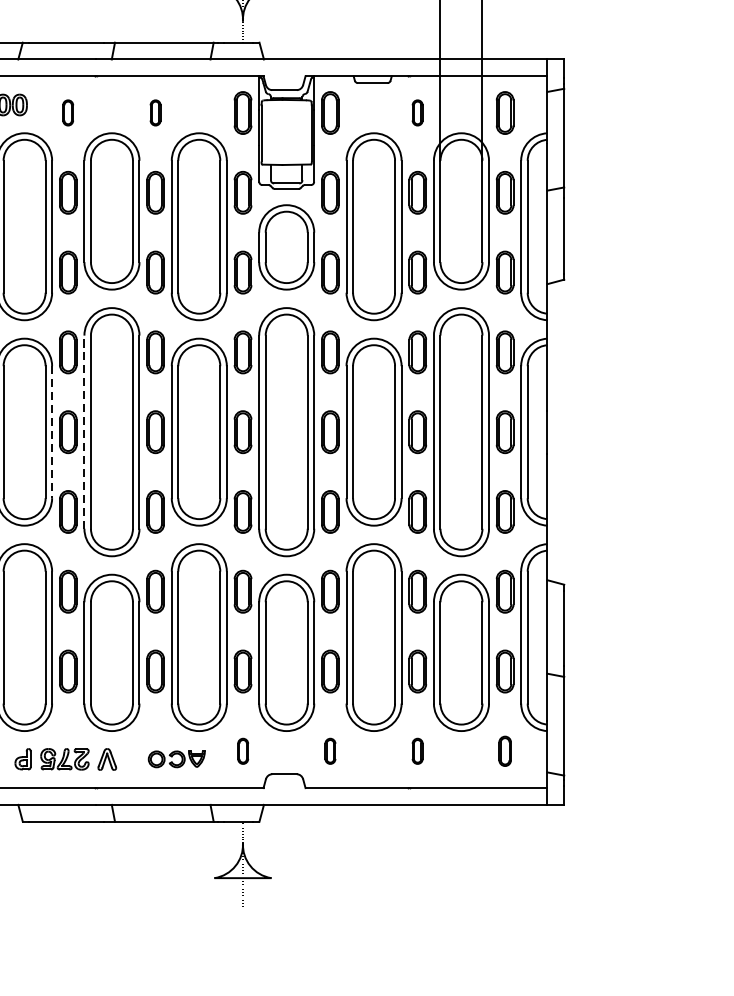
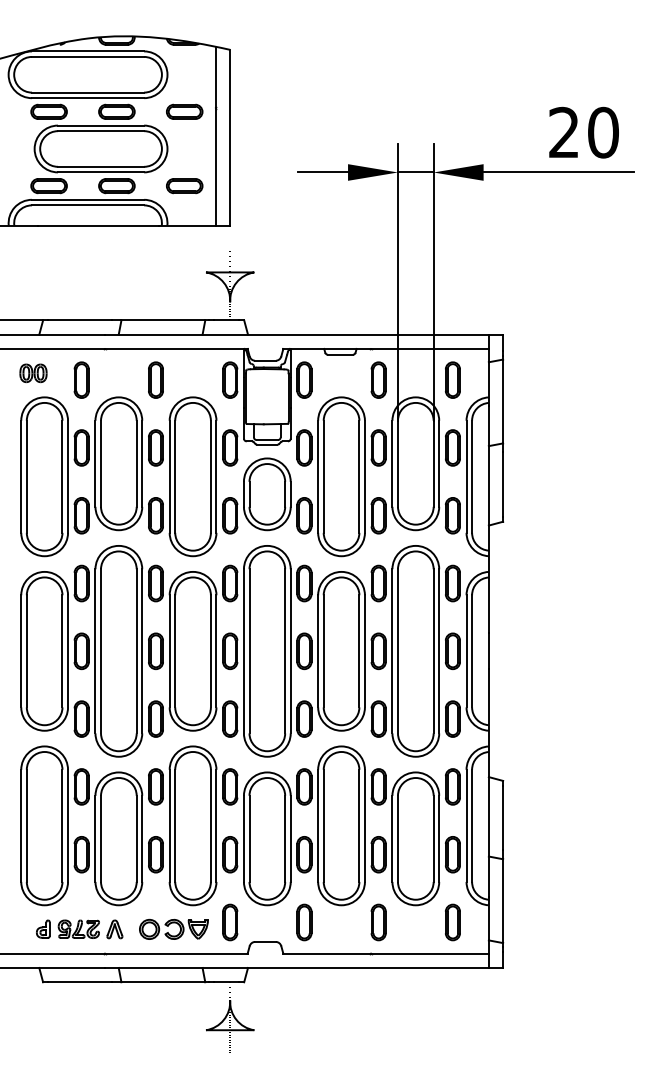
part: (67, 112) -> (81, 379), size x1.67
part: (155, 112) -> (155, 379), size x1.67
part: (417, 112) -> (378, 379), size x1.67
line: (84, 431) -> (95, 650), dashed -> solid
line: (52, 432) -> (68, 651), dashed -> solid
part: (243, 751) -> (230, 922), size x1.67
part: (330, 751) -> (304, 922), size x1.67
part: (417, 751) -> (378, 922), size x1.67
part: (504, 751) -> (452, 922), size x1.43
part: (176, 758) -> (173, 928), size x1.43

